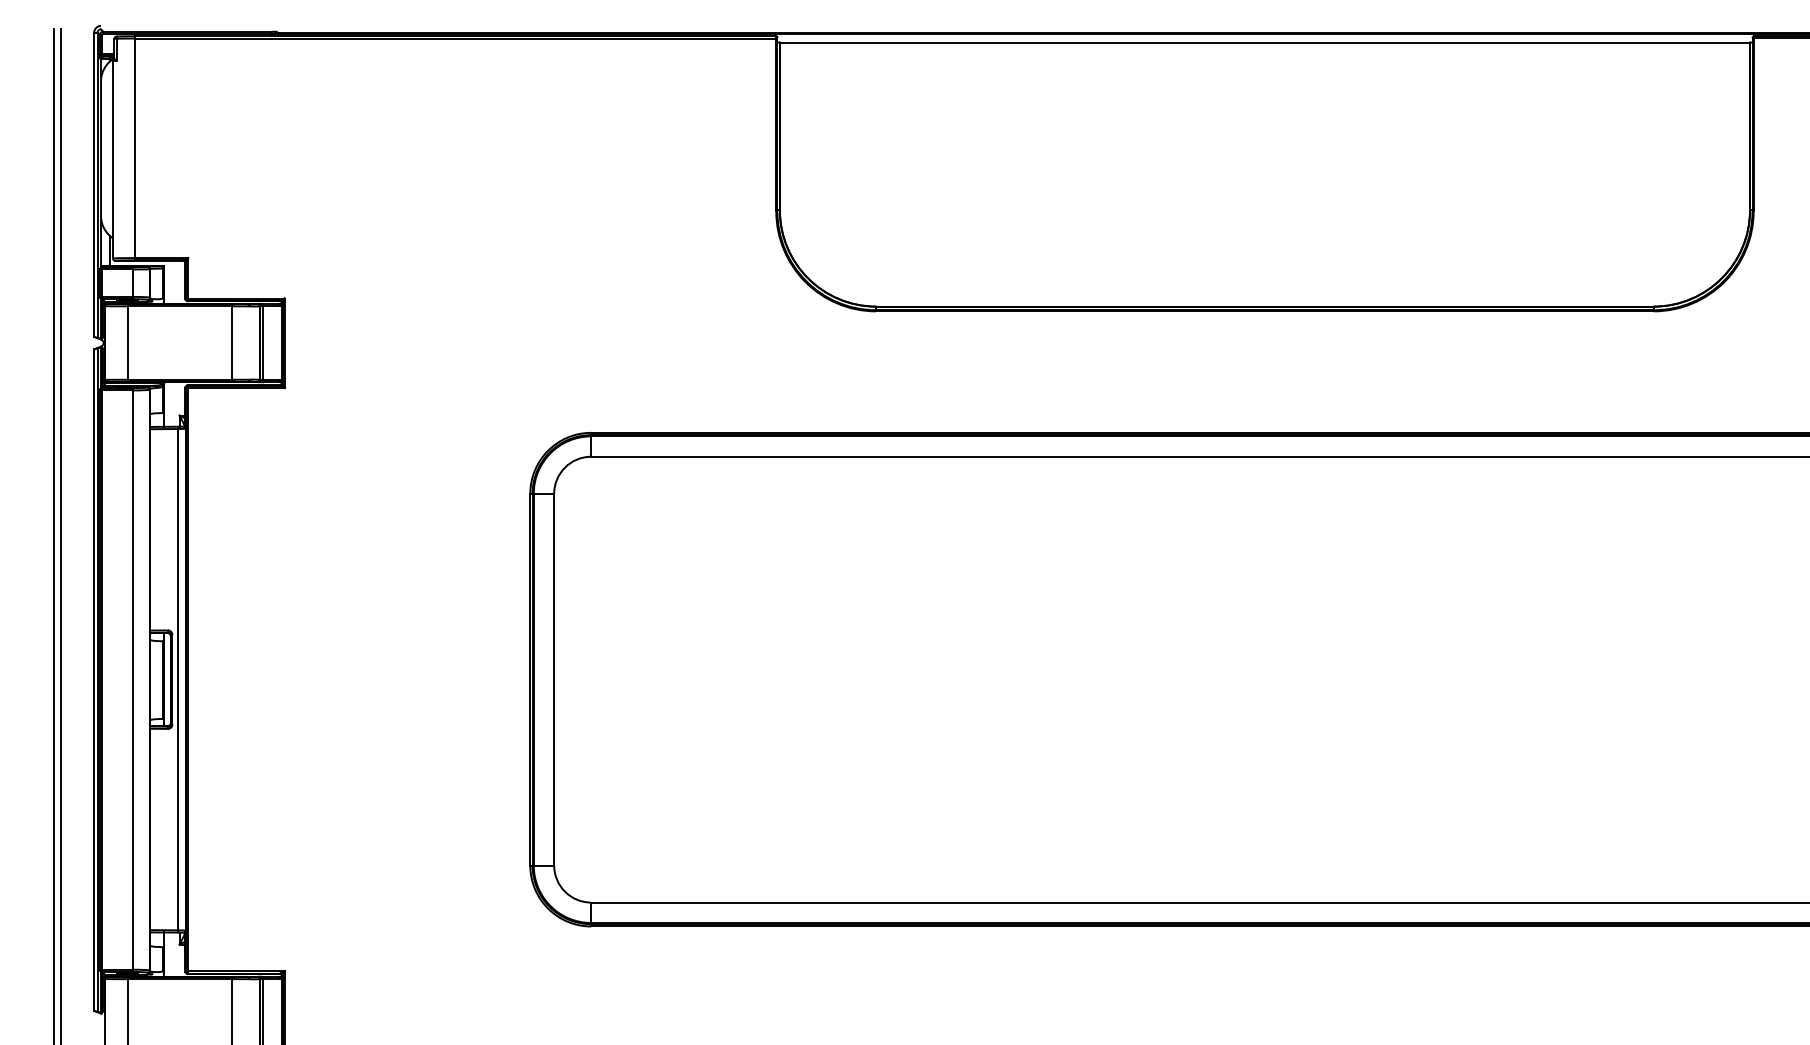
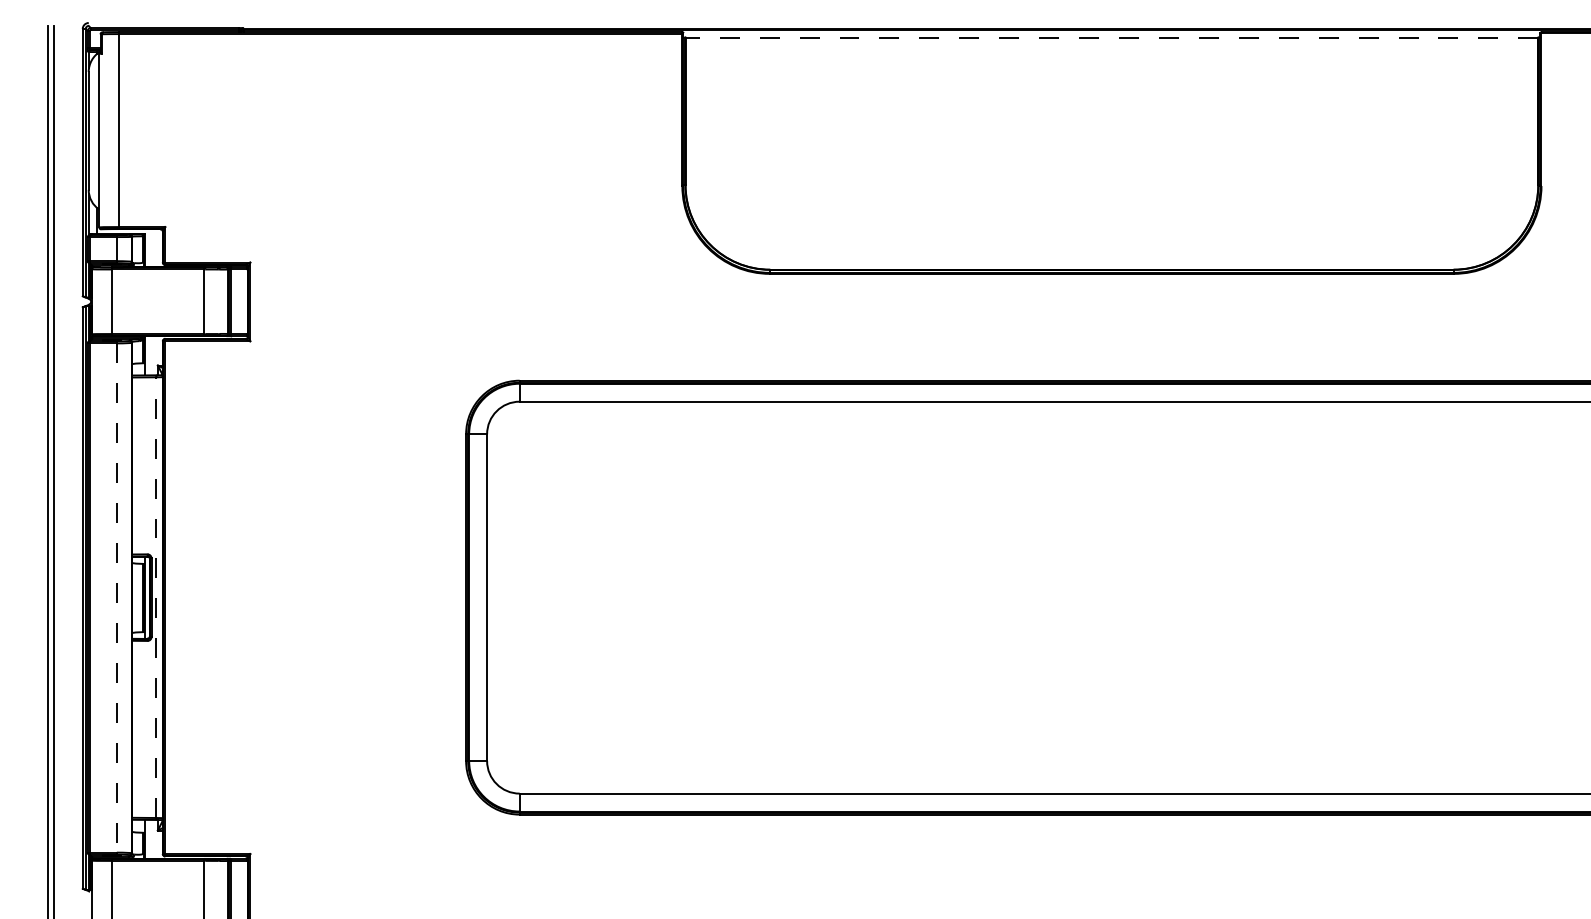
line: (1264, 42) -> (1111, 37), solid -> dashed
line: (178, 679) -> (156, 597), solid -> dashed
line: (132, 680) -> (116, 598), solid -> dashed

